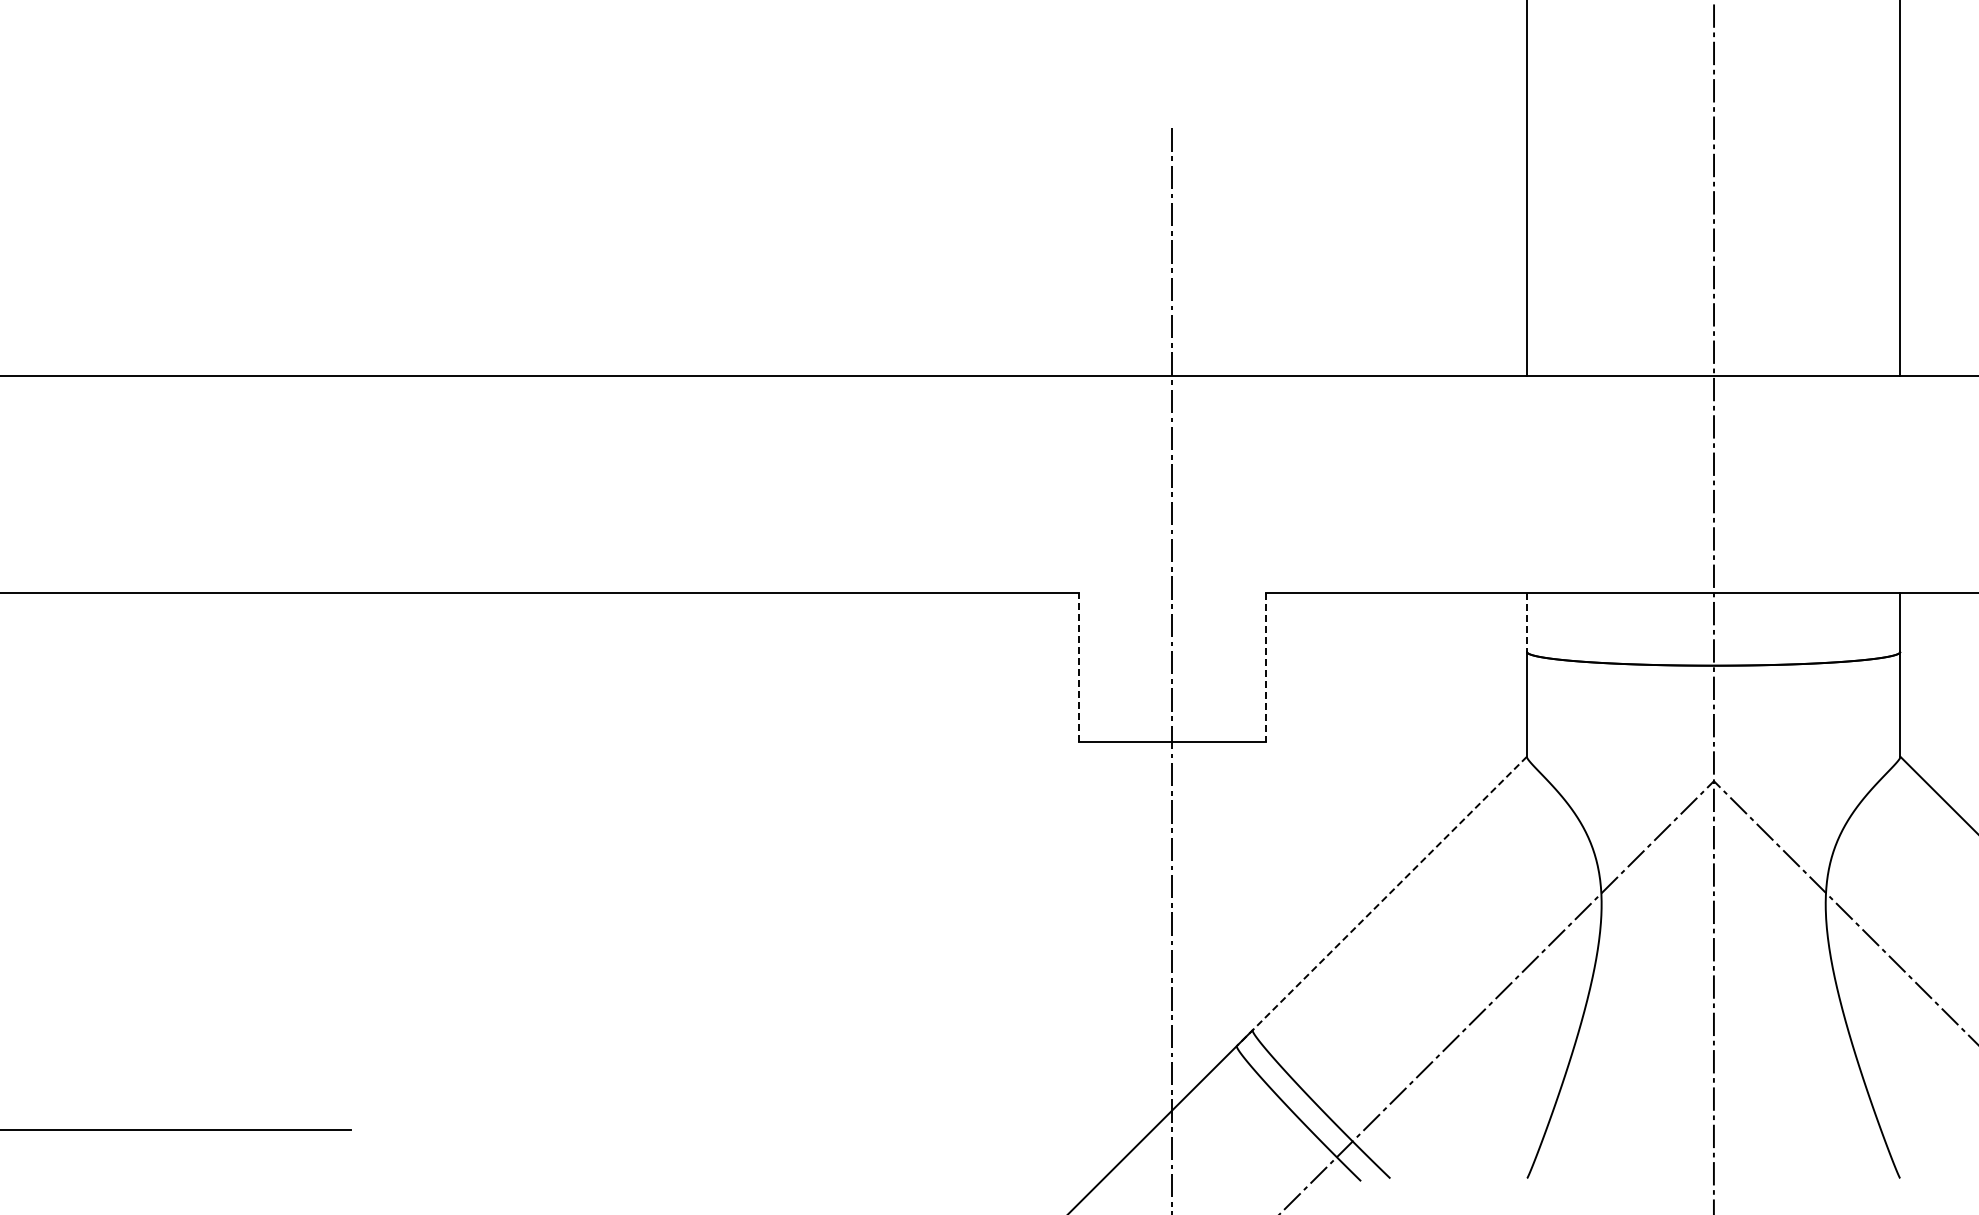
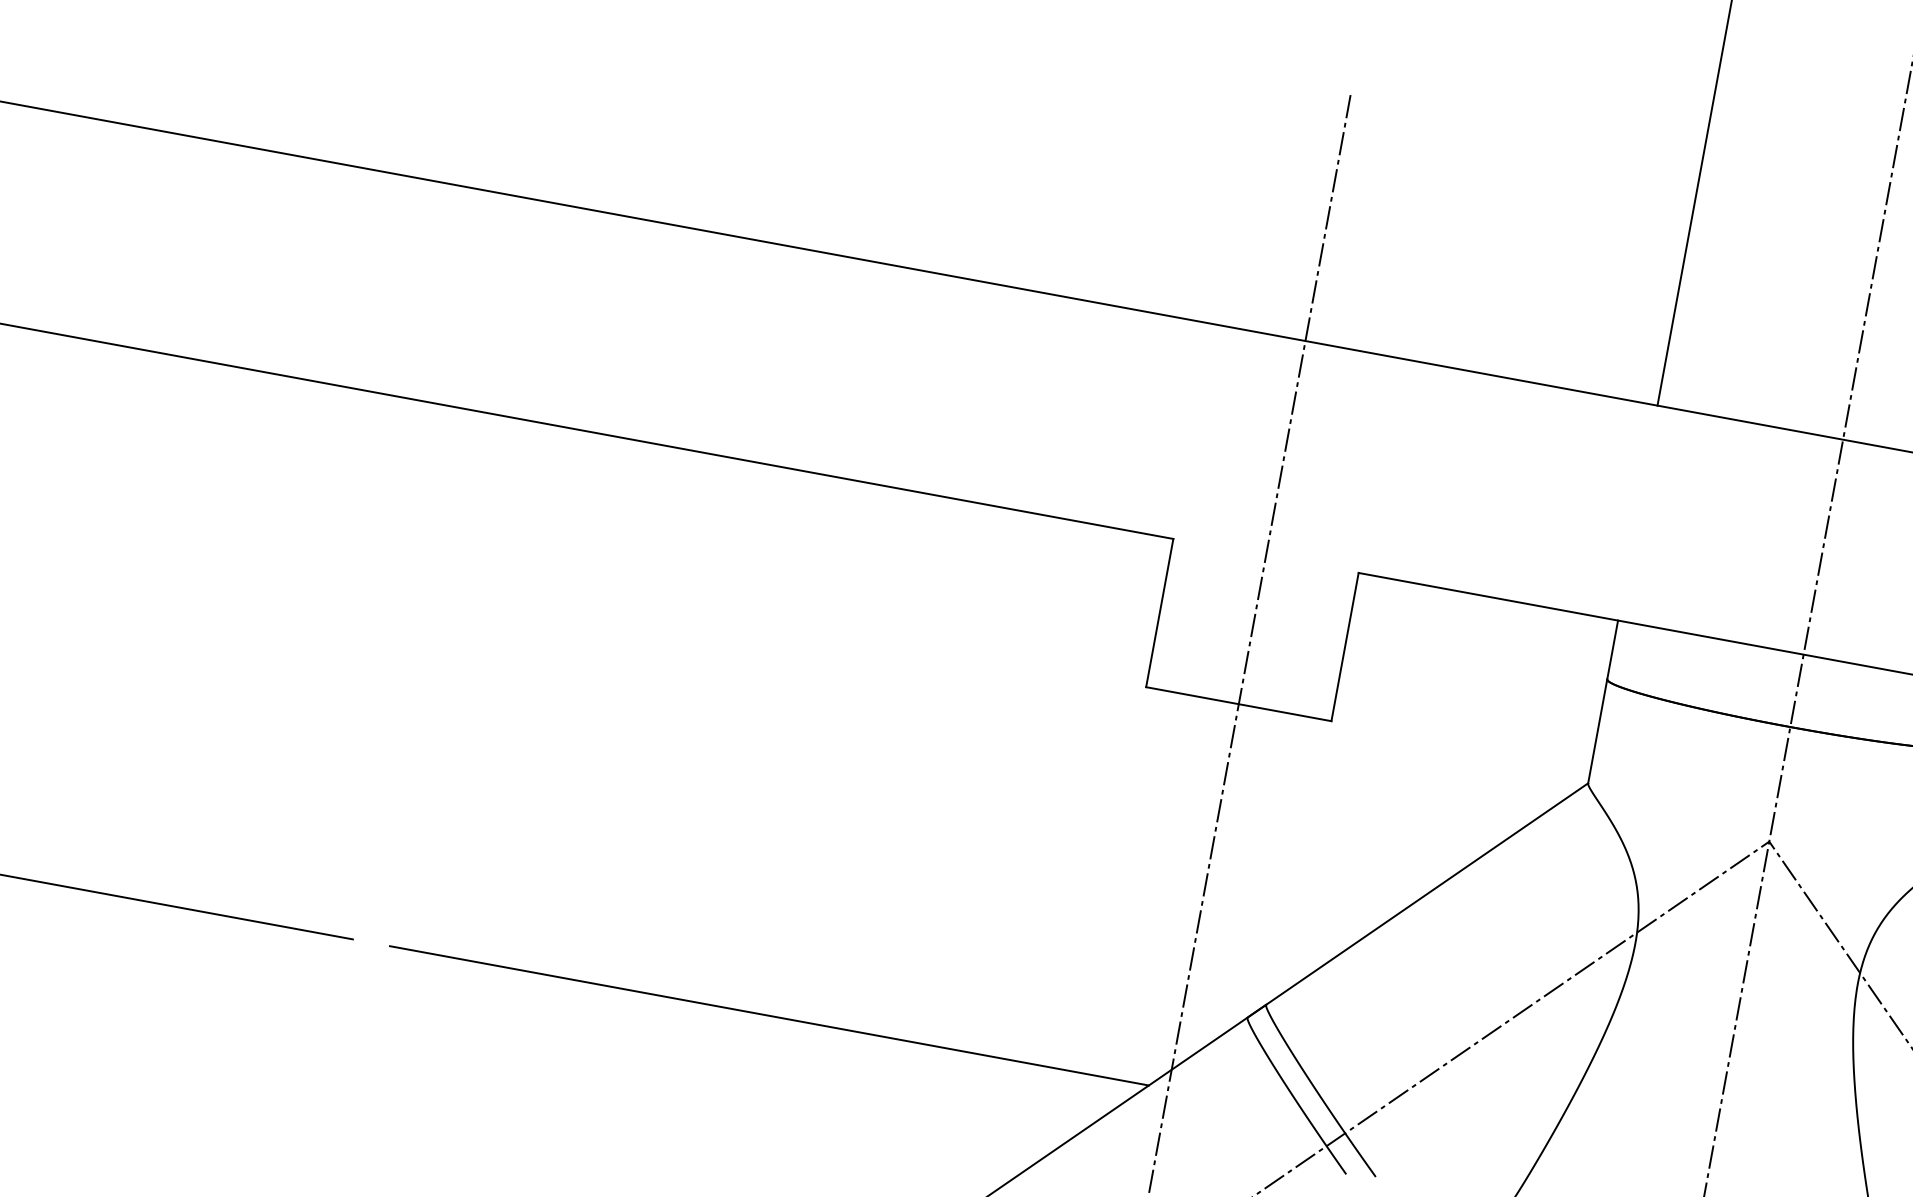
line: (1526, 622) -> (1612, 650), dashed -> solid
line: (1078, 667) -> (1159, 613), dashed -> solid
line: (1265, 667) -> (1344, 647), dashed -> solid
line: (1381, 901) -> (1417, 900), dashed -> solid
line: (769, 1129) -> (768, 1015), added

